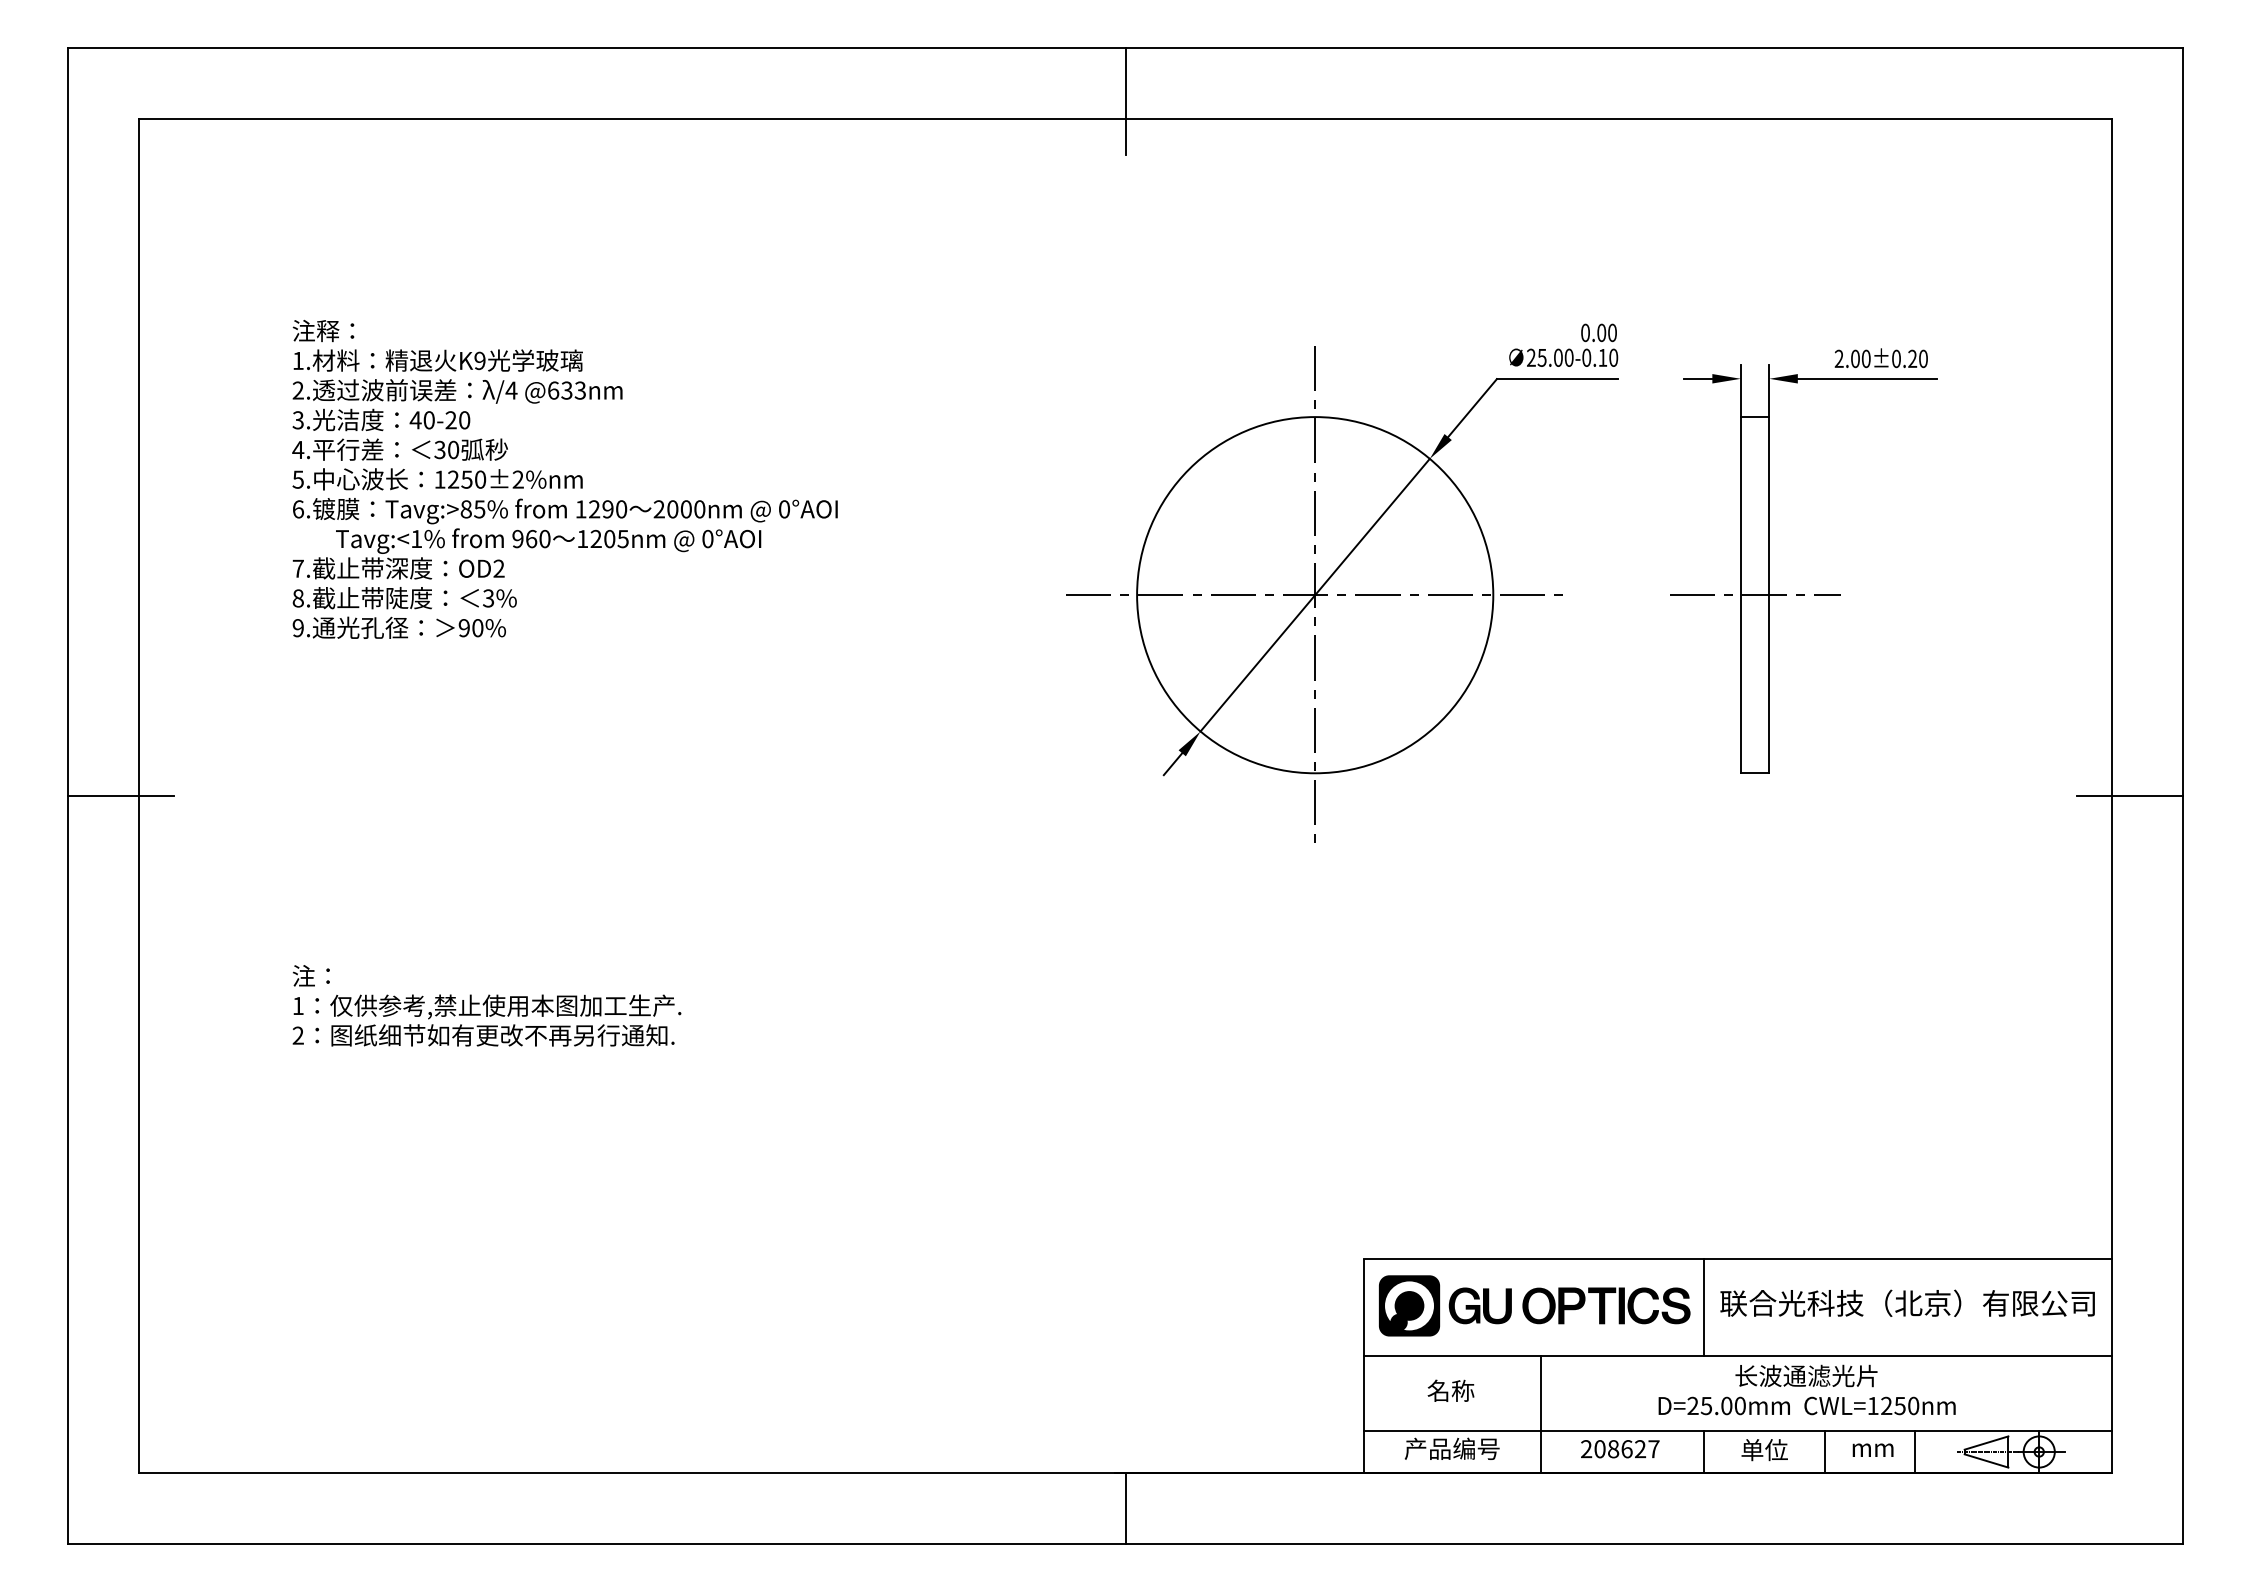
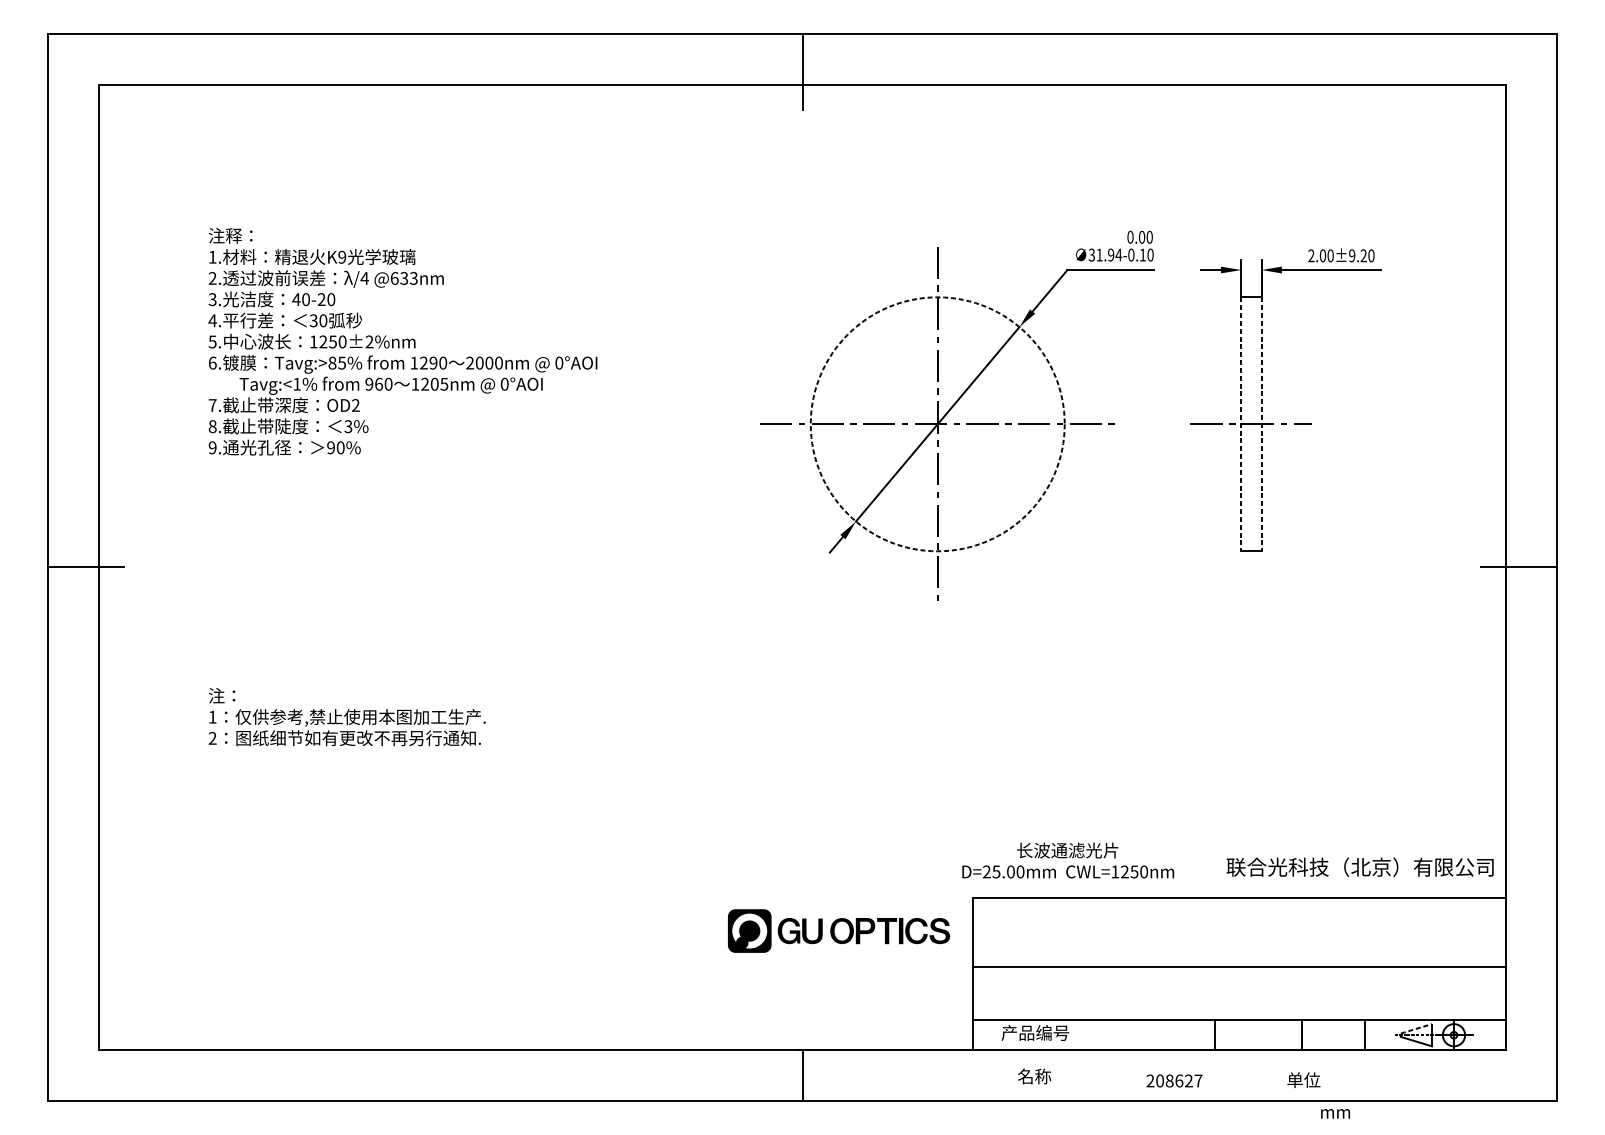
text: (1549, 357) -> (1104, 254), 25.00 -> 31.94
text: (1896, 358) -> (1352, 255), 2.00±0.20 -> 2.00±9.20
circle: (1315, 595) -> (937, 424), solid -> dashed
line: (1740, 595) -> (1240, 424), solid -> dashed
line: (1769, 595) -> (1261, 424), solid -> dashed
text: (1907, 1302) -> (1360, 866), moved
part: (1534, 1305) -> (838, 930), moved
line: (1703, 1307) -> (1214, 932), removed
text: (1806, 1389) -> (1067, 860), moved
text: (1450, 1390) -> (1034, 1076), moved
line: (1540, 1414) -> (1098, 1008), removed
line: (1986, 1443) -> (1416, 1029), solid -> dashed
text: (1620, 1449) -> (1174, 1081), moved
text: (1872, 1449) -> (1335, 1113), moved
text: (1764, 1450) -> (1303, 1080), moved

